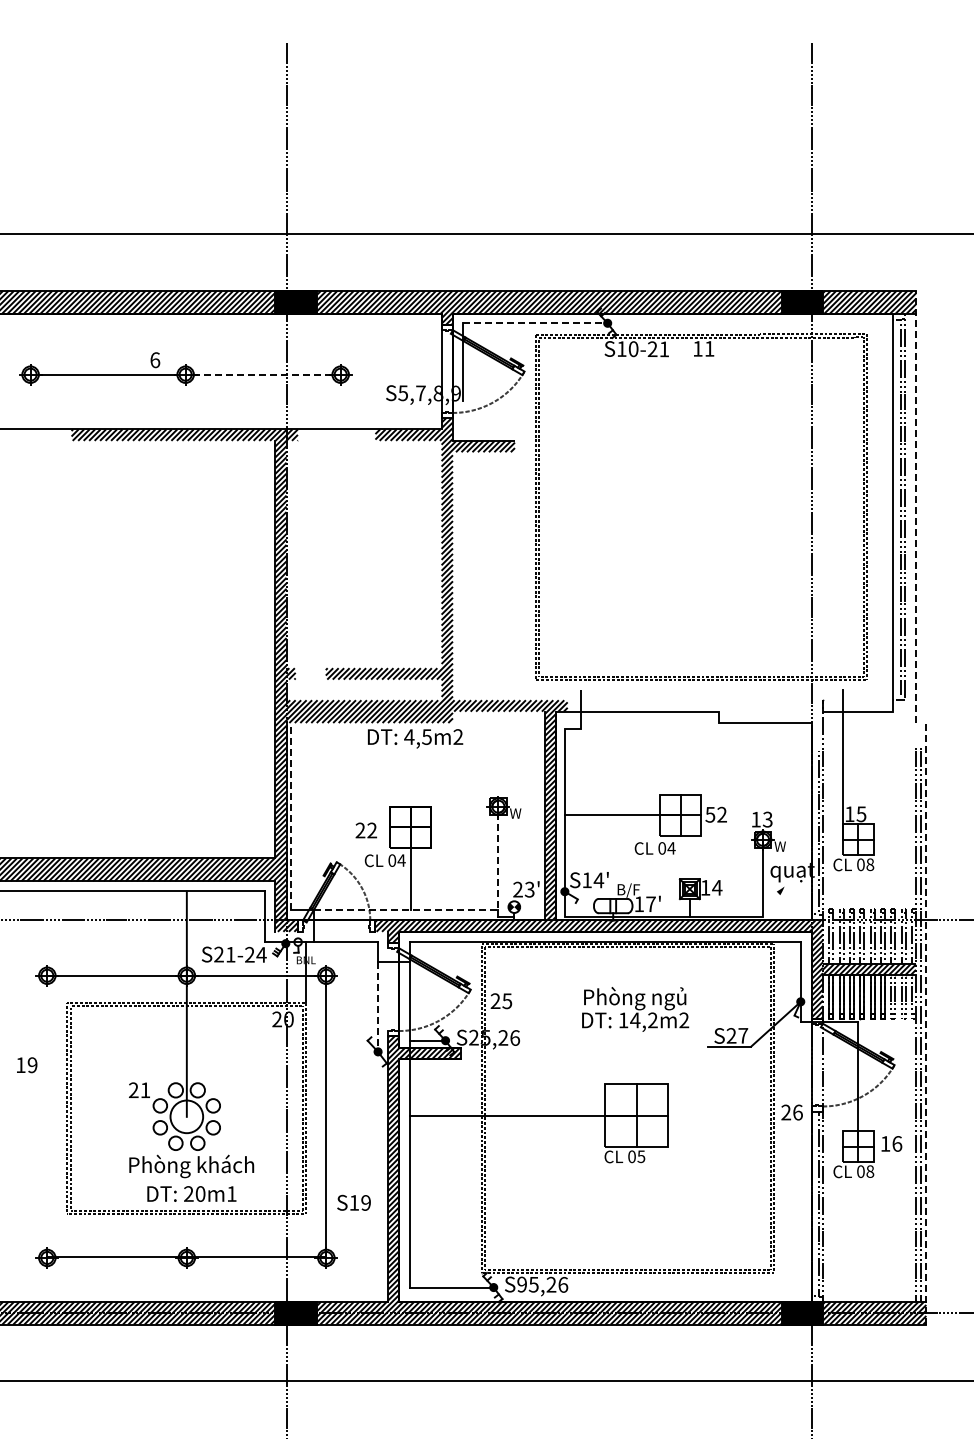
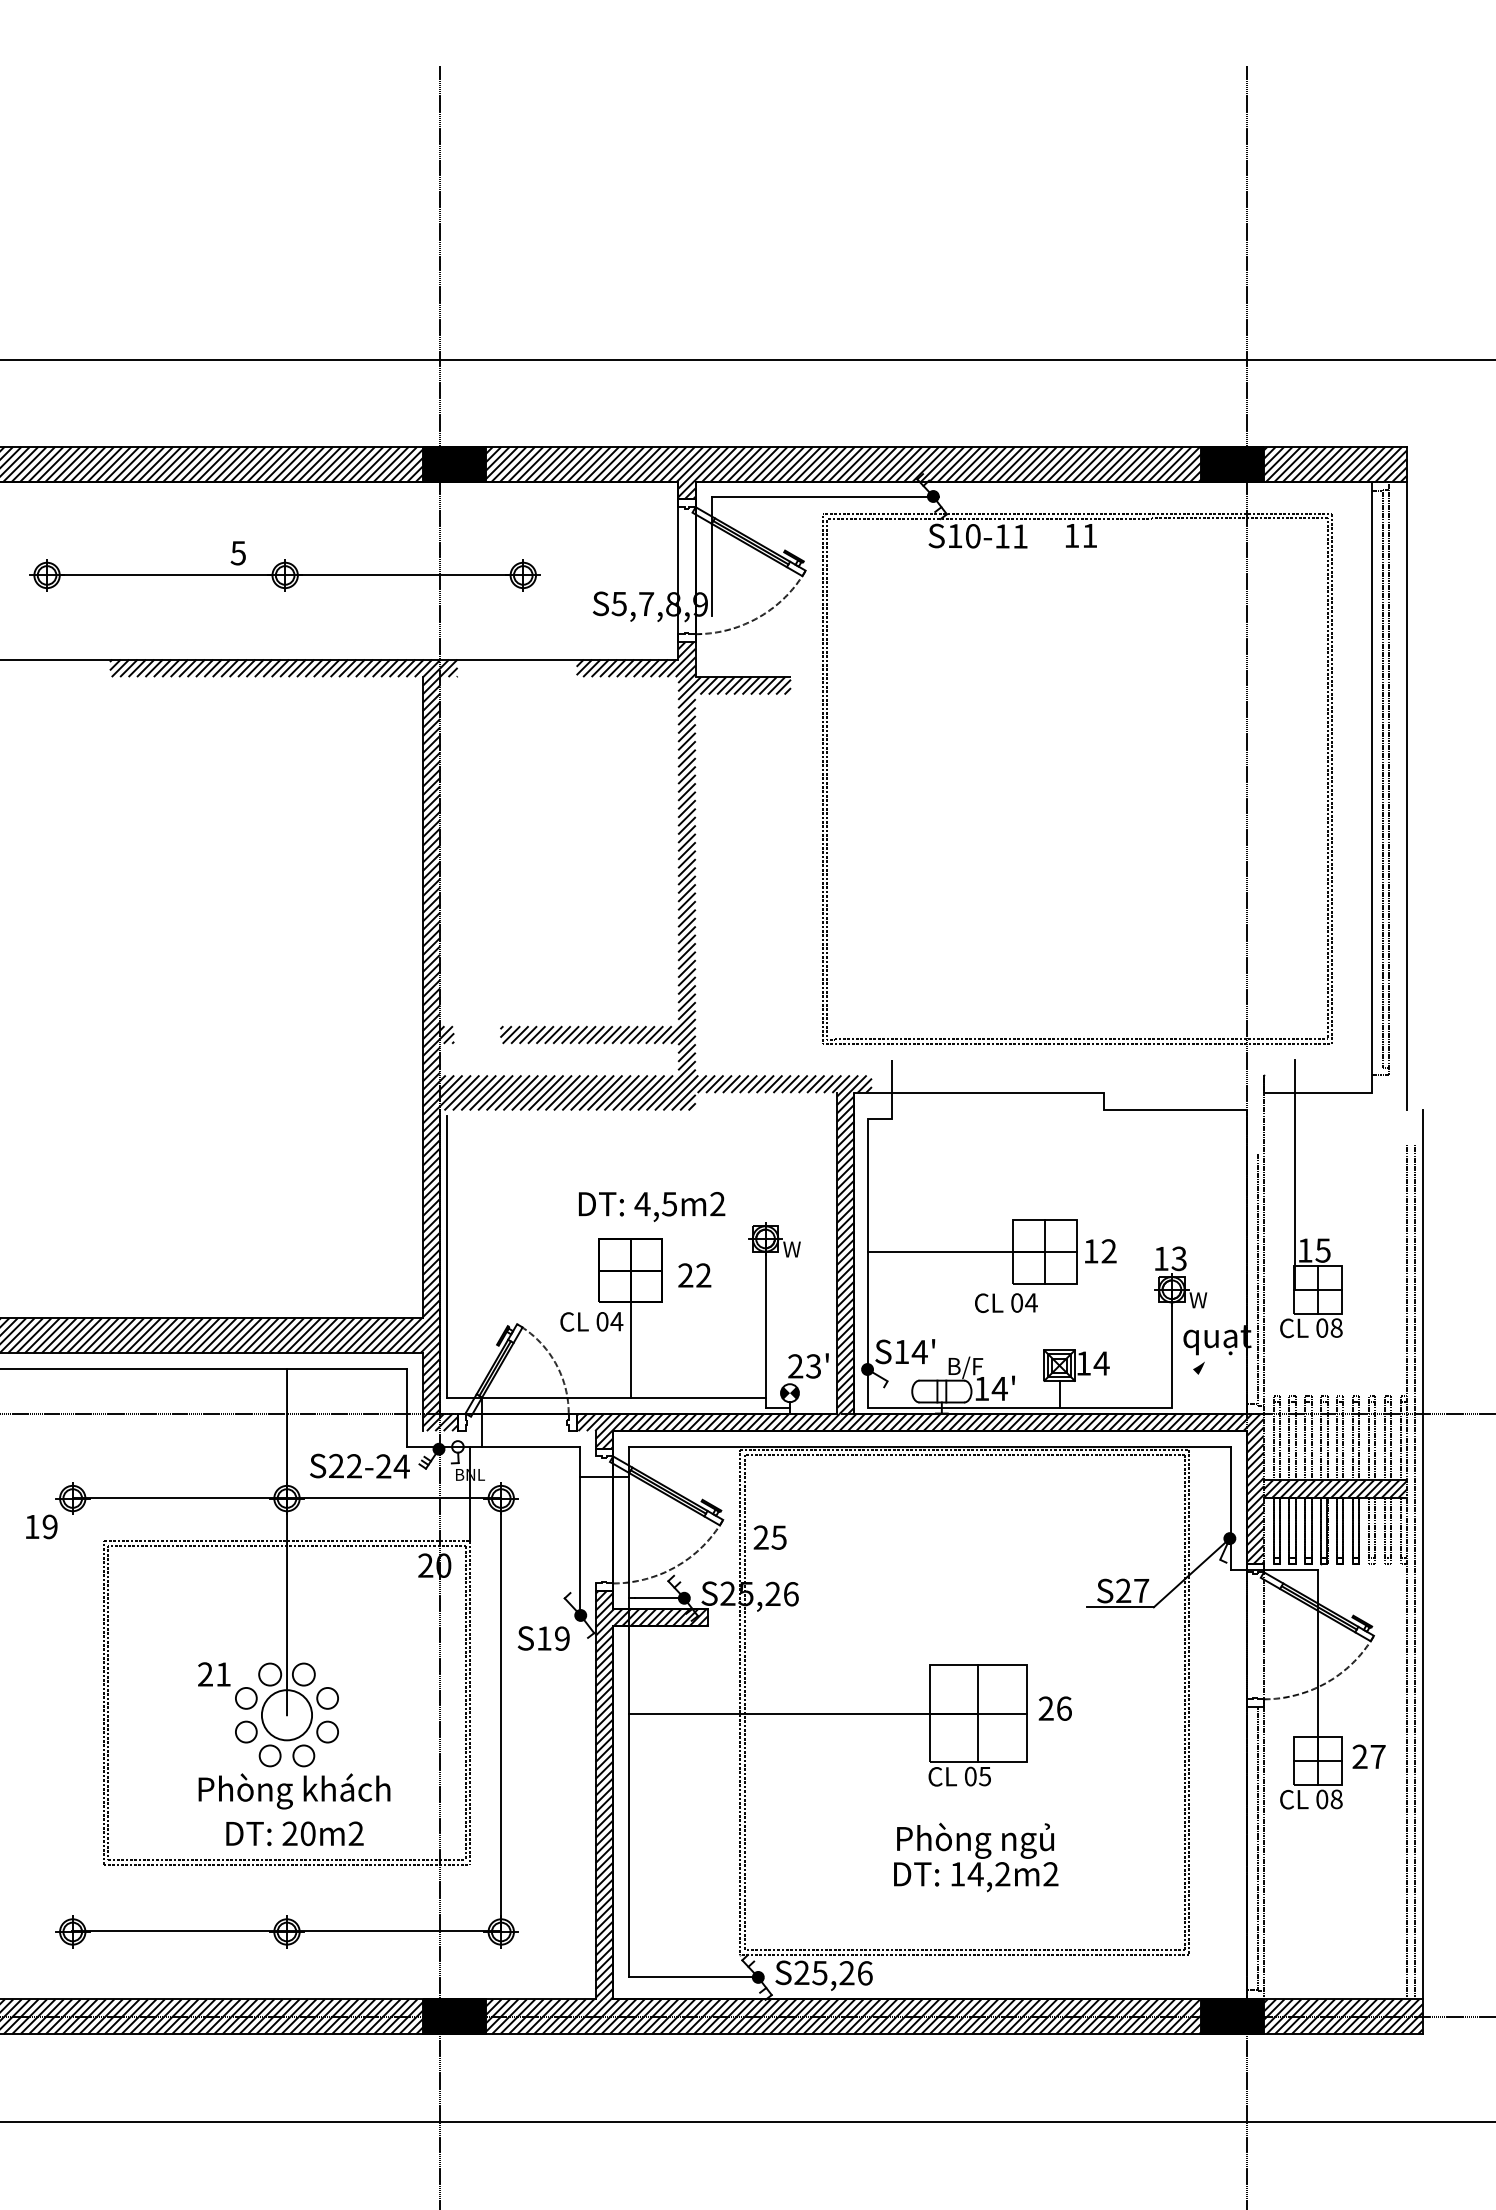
line: (537, 323) -> (825, 496), dashed -> solid
text: (652, 348) -> (1002, 535), S10-21 -> S10-11
text: (155, 360) -> (238, 553), 6 -> 5
line: (262, 374) -> (403, 575), dashed -> solid
line: (916, 506) -> (1407, 777), dashed -> solid
text: (415, 738) -> (652, 1206), moved
text: (710, 814) -> (1091, 1250), 52 -> 12
line: (291, 818) -> (447, 1257), dashed -> solid
text: (365, 830) -> (693, 1275), moved
text: (650, 903) -> (999, 1387), 17' -> 14'
line: (458, 910) -> (704, 1398), dashed -> solid
text: (230, 954) -> (354, 1465), S21-24 -> S22-24
line: (377, 1006) -> (579, 1545), dashed -> solid
text: (635, 1009) -> (976, 1857), moved
line: (926, 1023) -> (1422, 1571), dashed -> solid
text: (27, 1065) -> (42, 1527), moved
text: (791, 1112) -> (1054, 1708), moved
text: (891, 1143) -> (1369, 1756), 16 -> 27
text: (231, 1193) -> (355, 1832), 20m1 -> 20m2
text: (353, 1202) -> (542, 1637), moved
text: (521, 1284) -> (800, 1972), S95,26 -> S25,26

